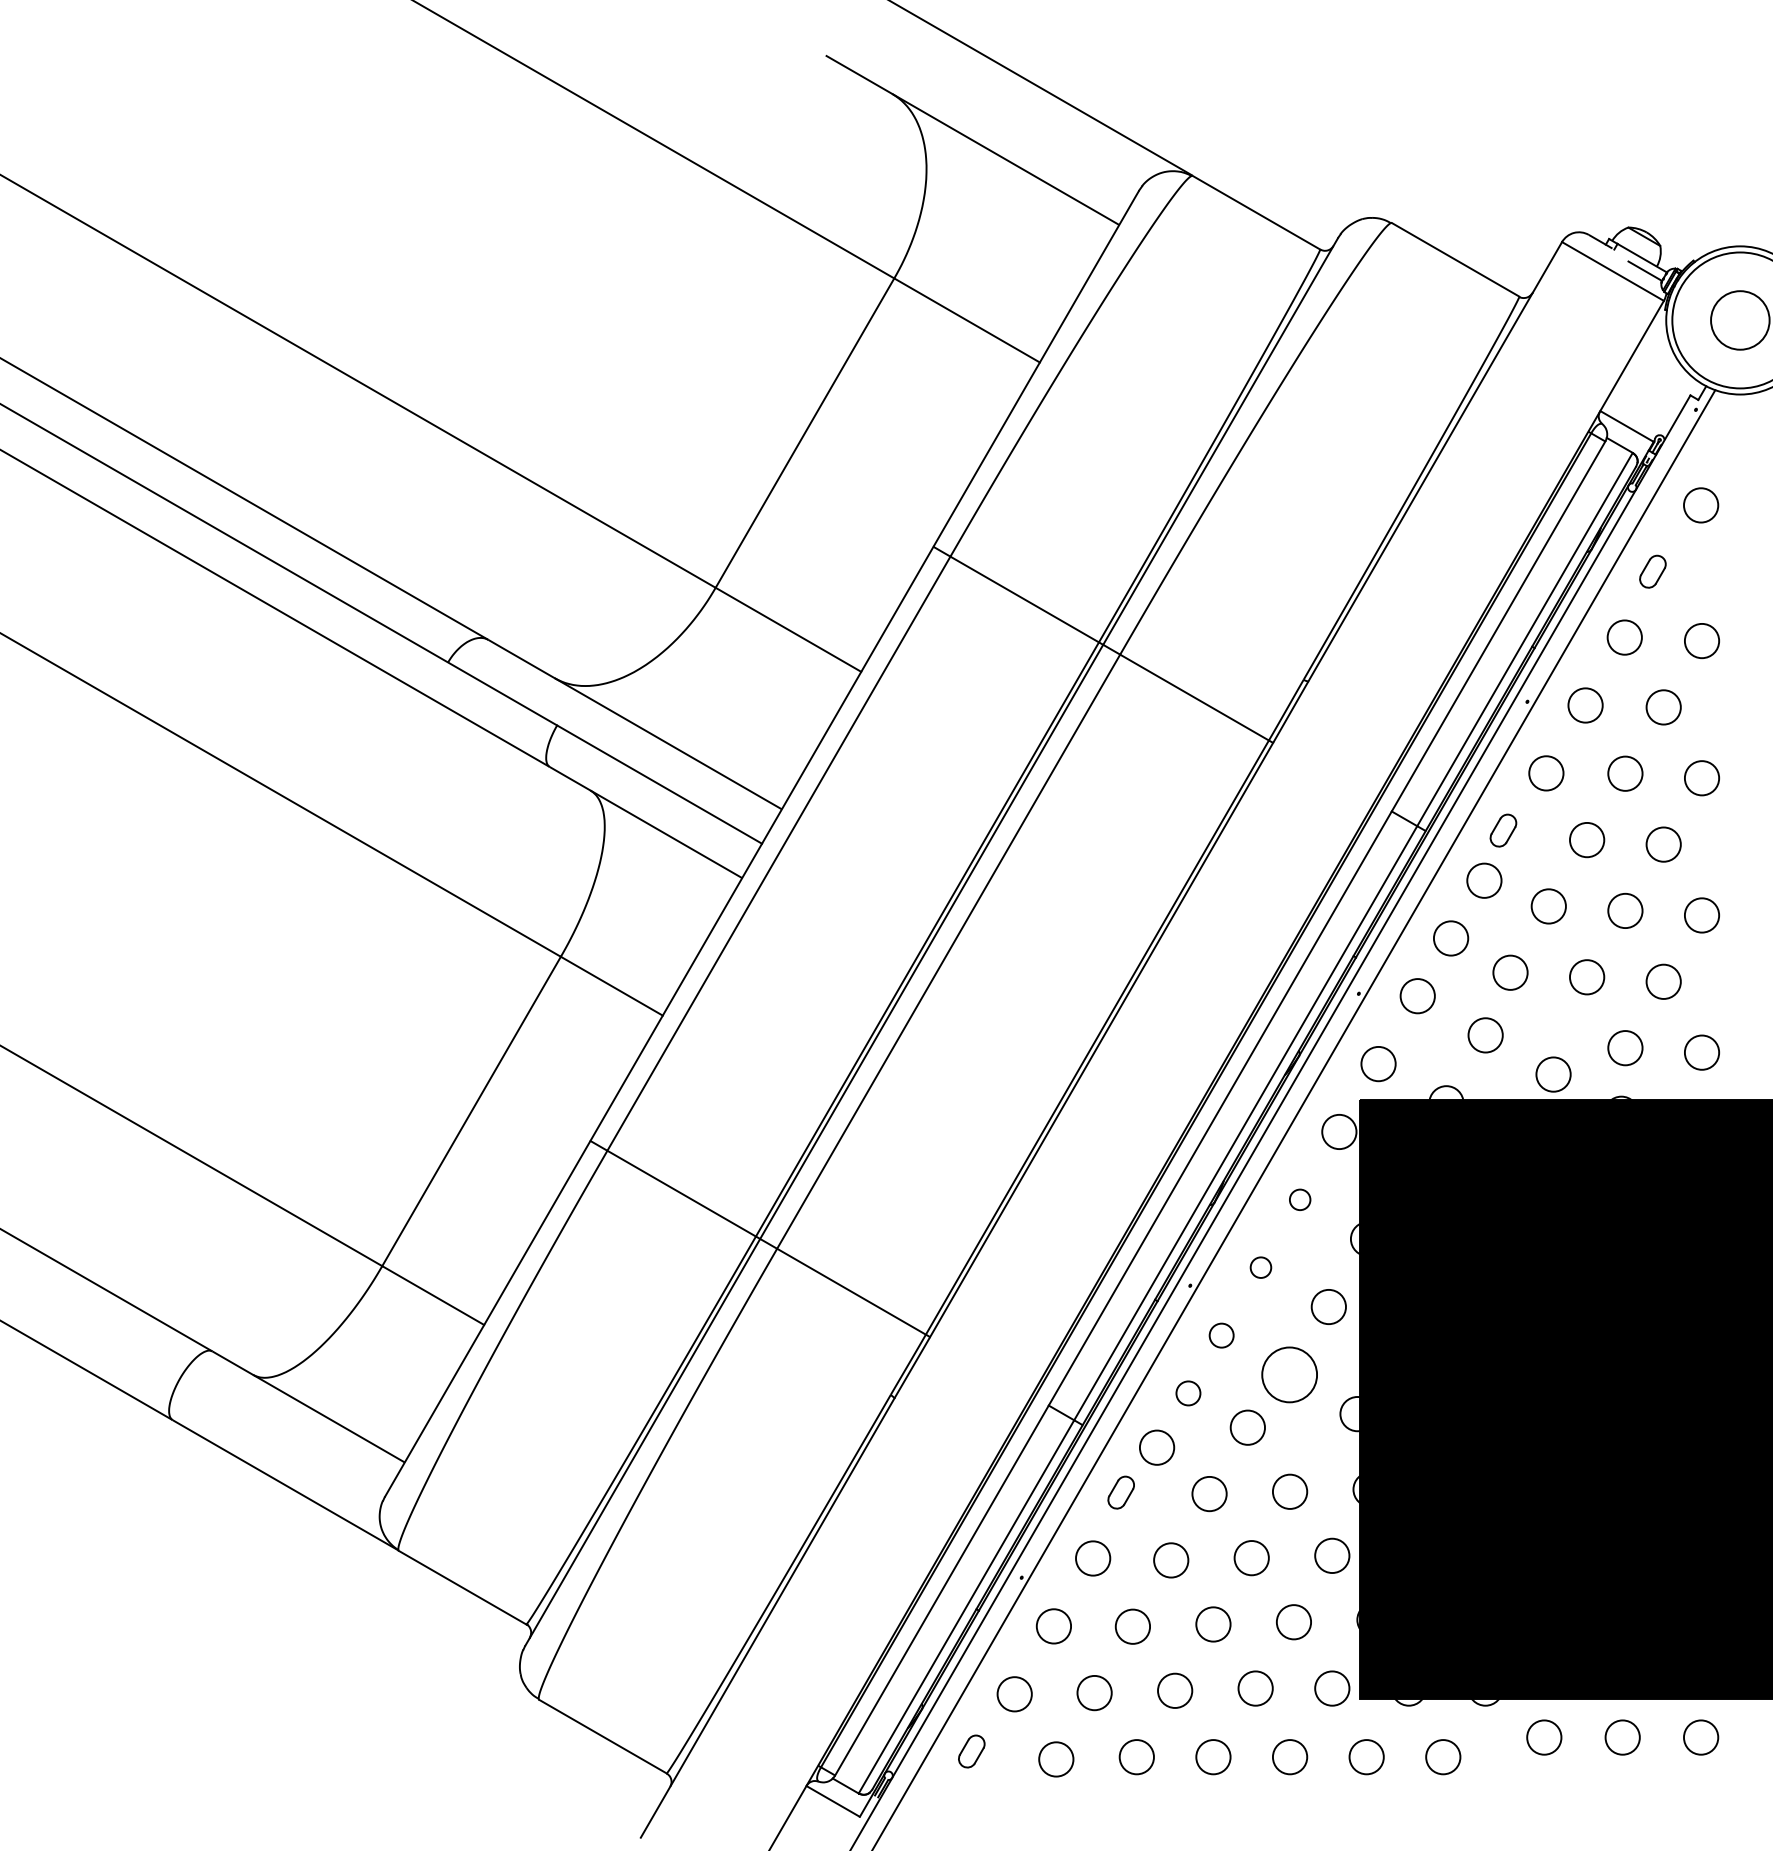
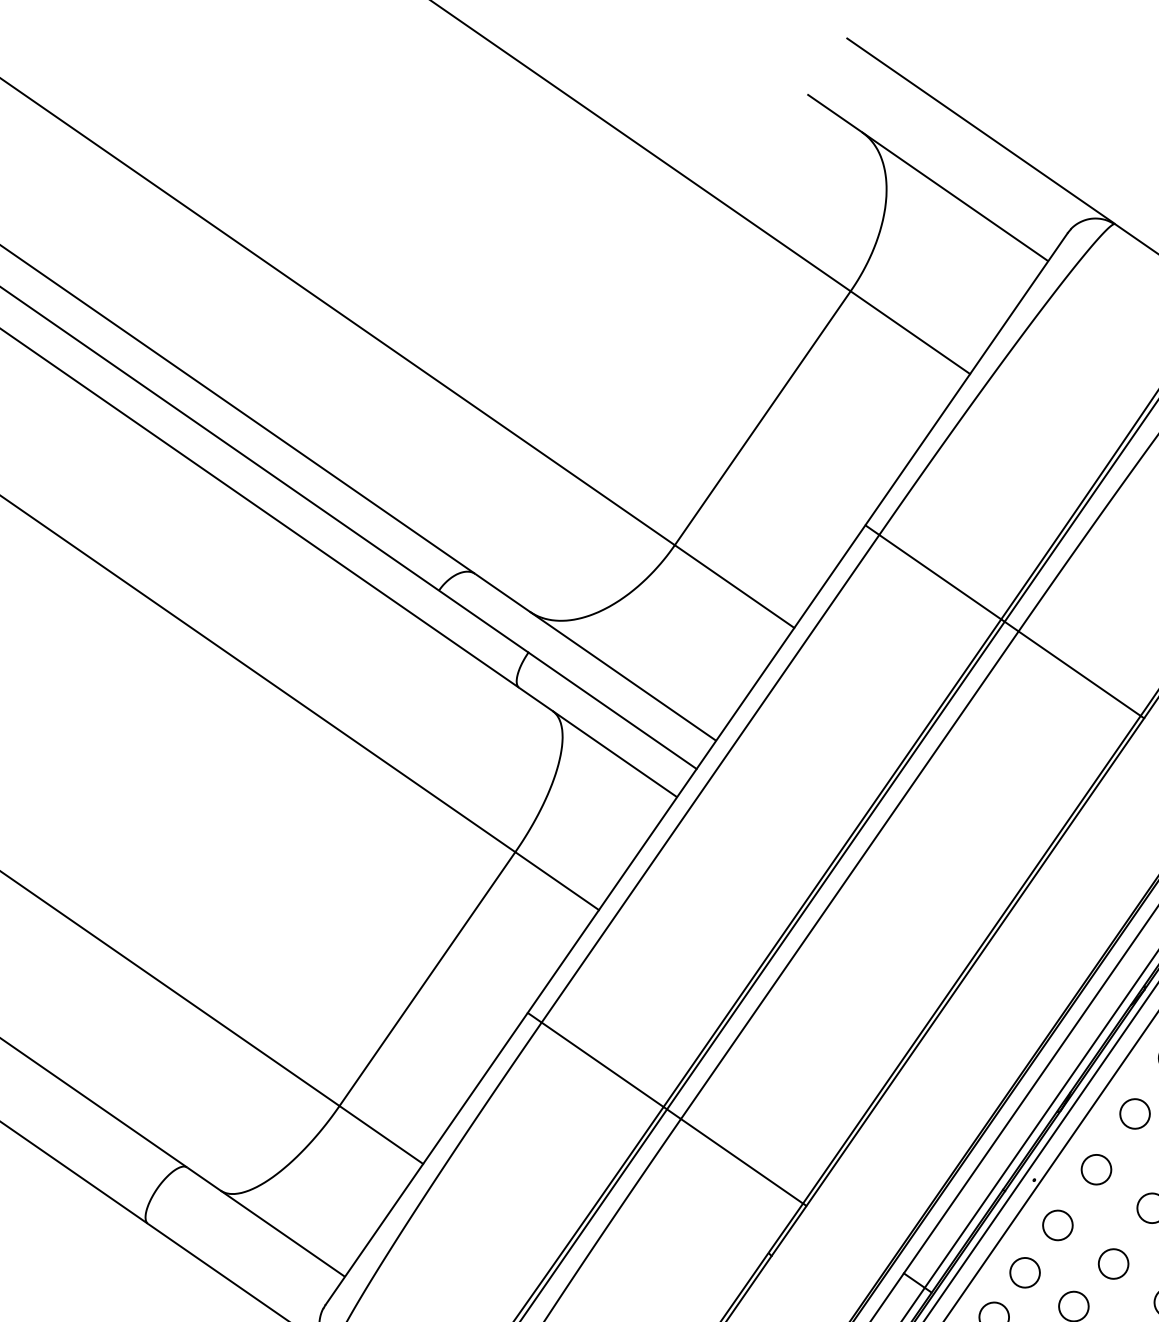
circle: (1300, 1199) -> (1135, 1113), size x1.67
circle: (1260, 1267) -> (1096, 1169), size x1.67
circle: (1221, 1335) -> (1057, 1225), size x1.43
circle: (1289, 1374) -> (1113, 1263), size x0.62
circle: (1188, 1393) -> (1025, 1272), size x1.43

